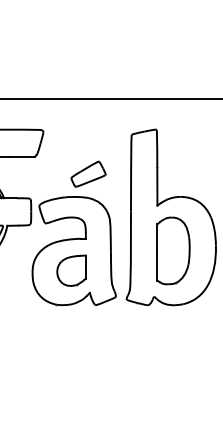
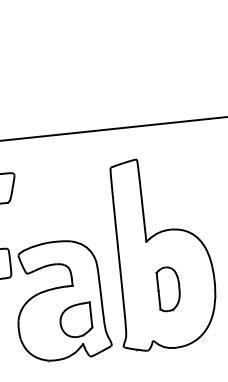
part: (88, 173) -> (68, 214), removed
part: (173, 250) -> (168, 288), size x0.6
part: (71, 270) -> (75, 320), moved

